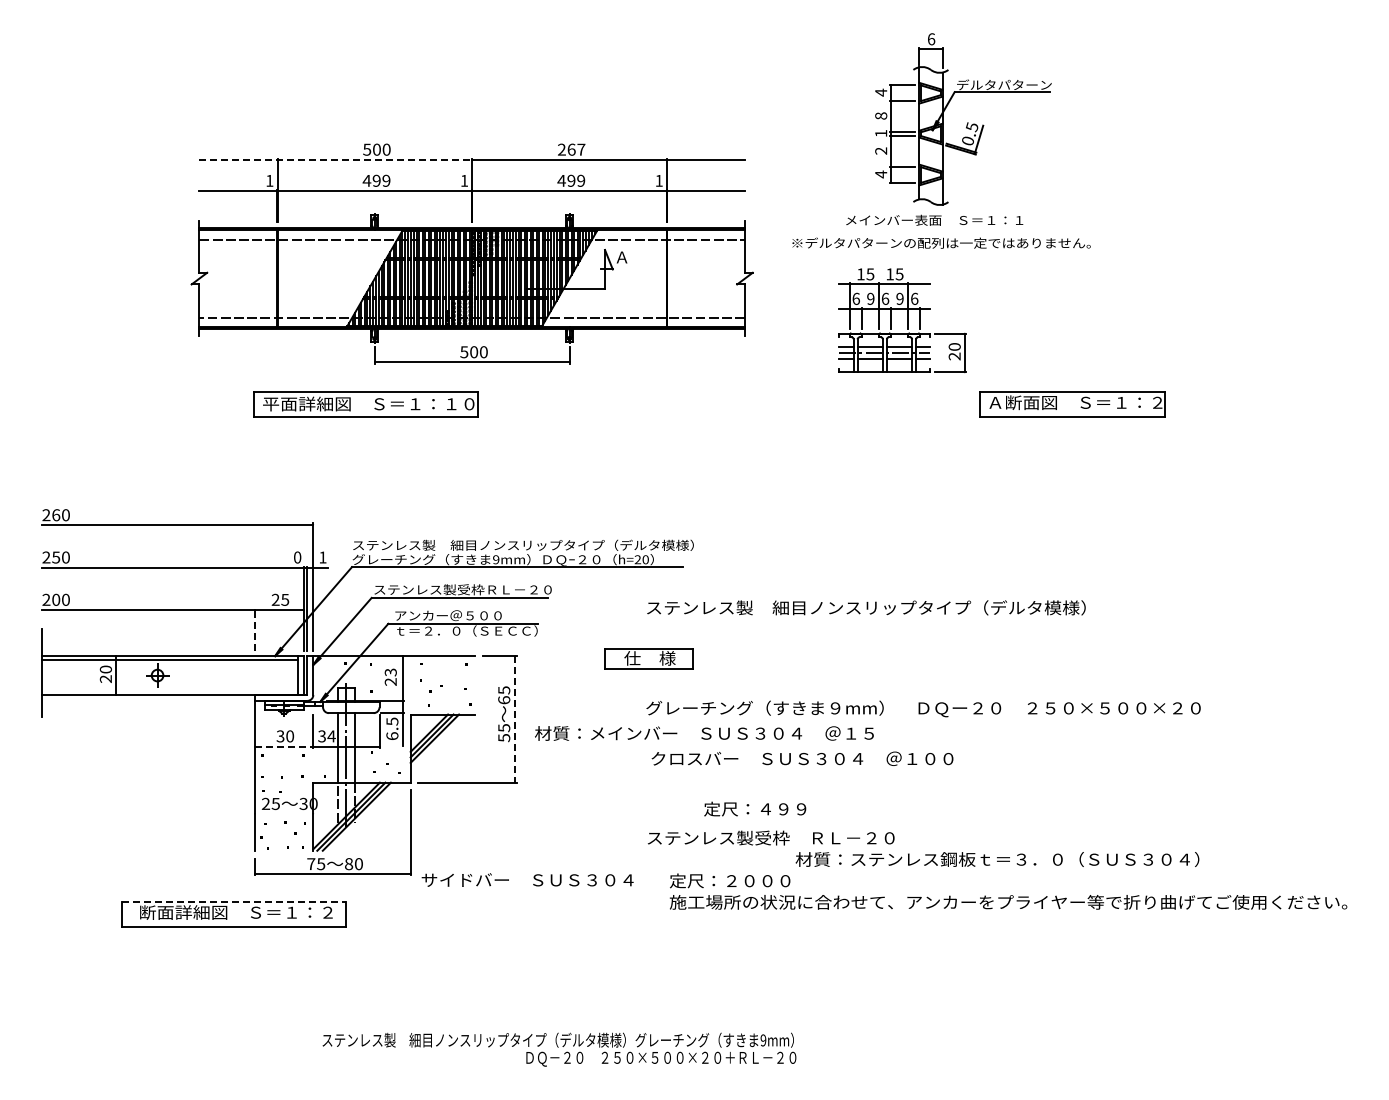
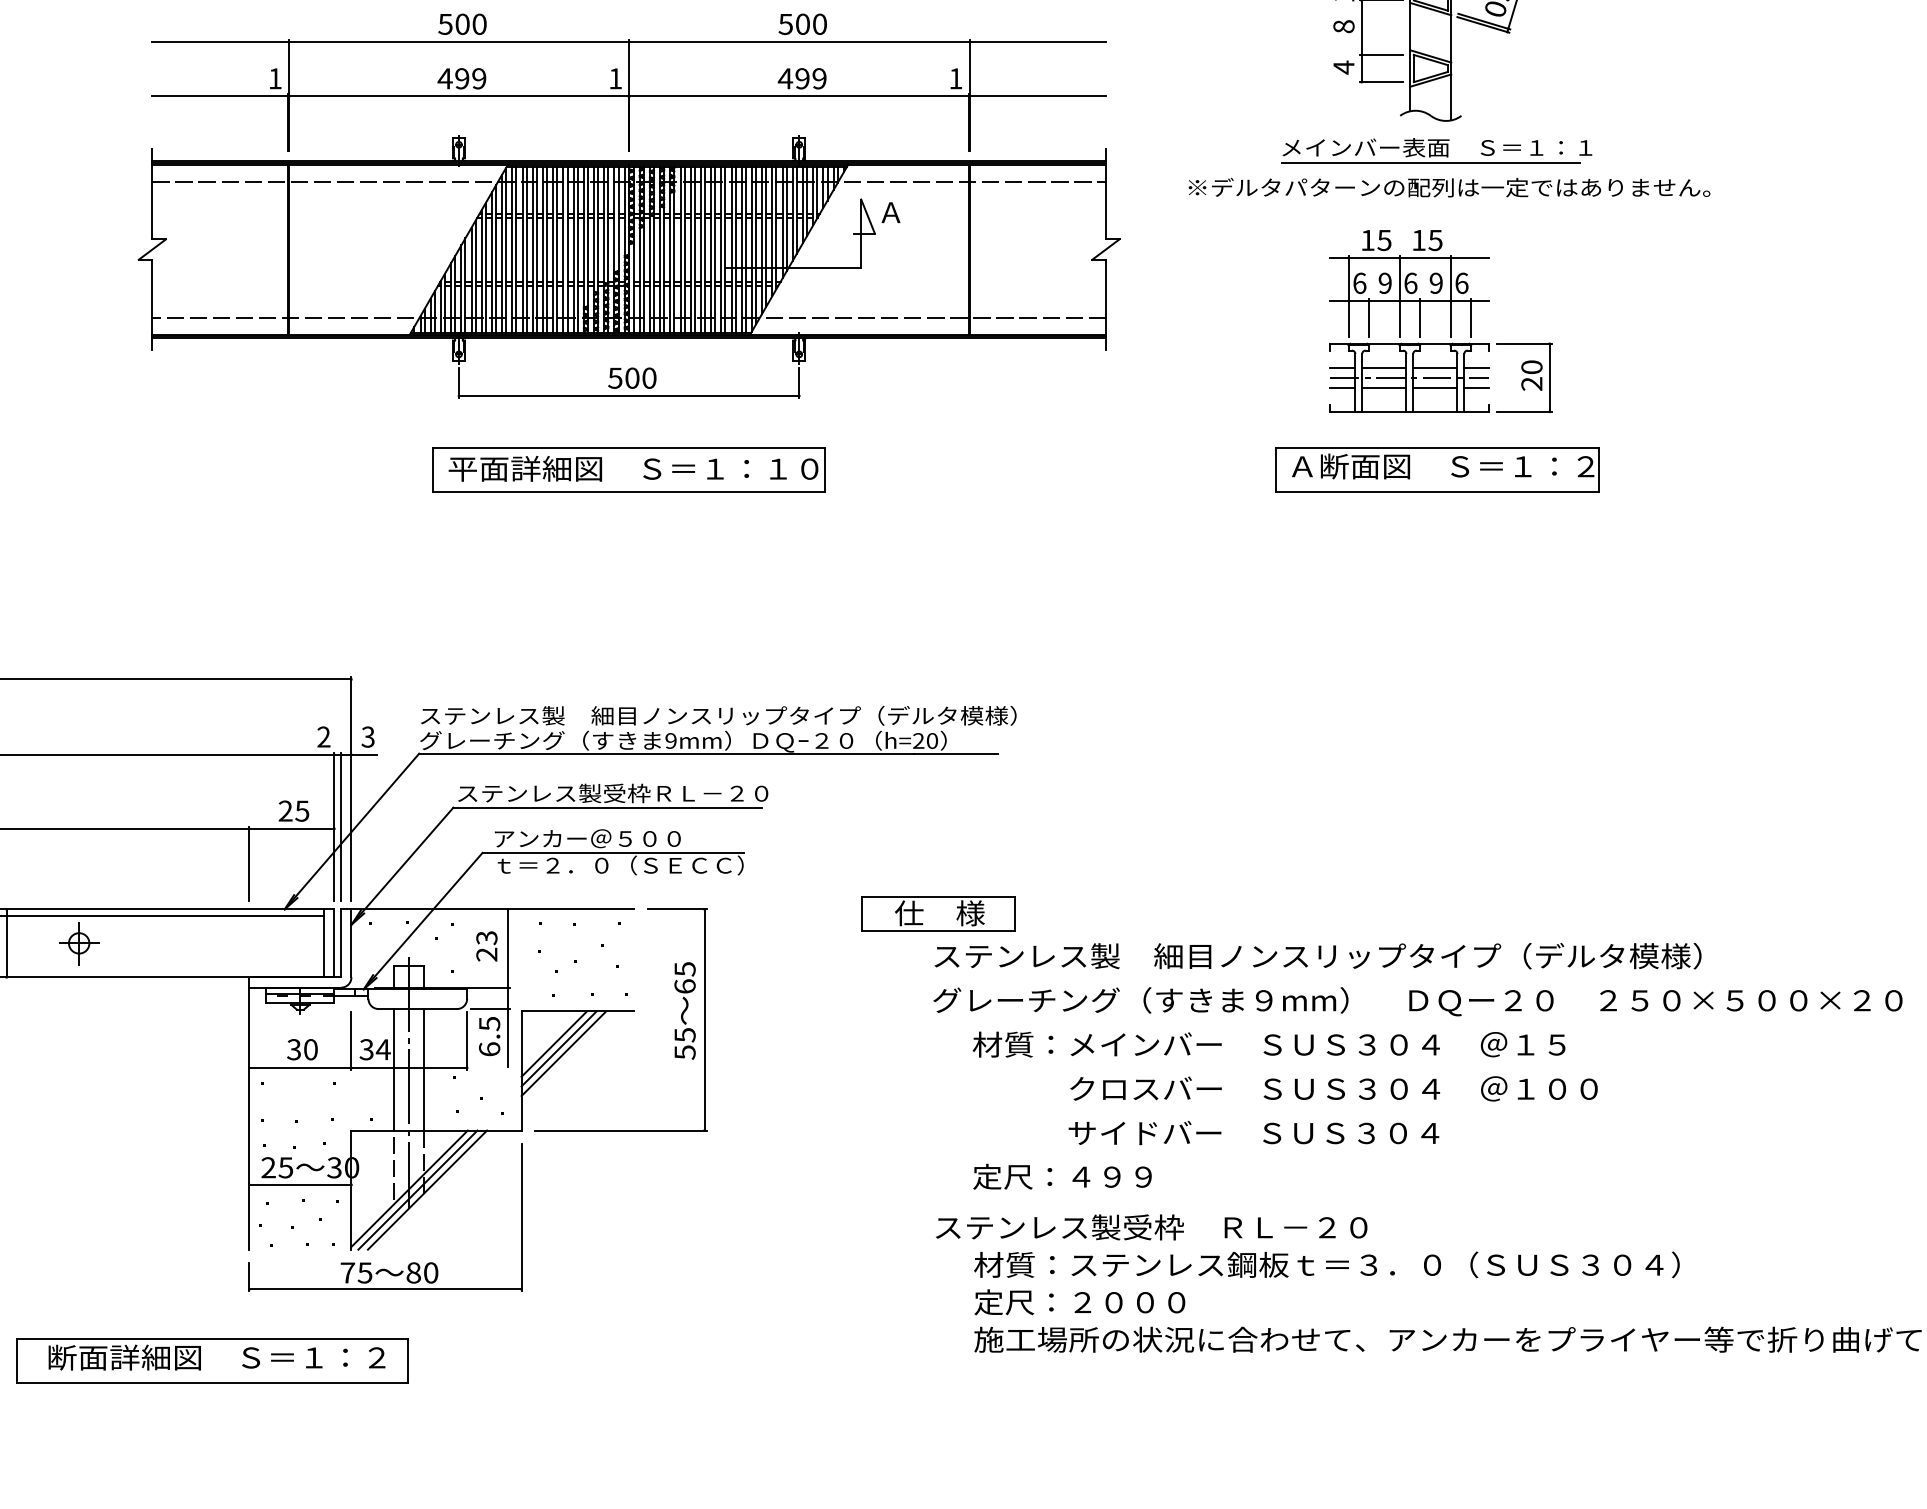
text: (571, 149) -> (802, 23), 267 -> 500
text: (881, 150) -> (1344, 25), 2 -> 8
line: (336, 159) -> (391, 41), dashed -> solid
line: (930, 229) -> (1430, 163), added
part: (902, 320) -> (1440, 321), moved
part: (365, 404) -> (627, 469), moved
part: (1072, 404) -> (1437, 469), moved
text: (297, 557) -> (323, 737), 0 -> 2
text: (322, 557) -> (367, 737), 1 -> 3
text: (866, 607) -> (1318, 955), moved
line: (254, 629) -> (248, 862), dashed -> solid
line: (515, 719) -> (704, 1020), dashed -> solid
text: (704, 733) -> (1269, 1044), moved
line: (284, 746) -> (301, 1067), dashed -> solid
text: (802, 758) -> (1333, 1088), moved
text: (755, 808) -> (1063, 1175), moved
line: (283, 813) -> (299, 1184), added
text: (997, 859) -> (1327, 1264), moved
text: (527, 879) -> (1253, 1132), moved
line: (233, 901) -> (211, 1338), dashed -> solid

